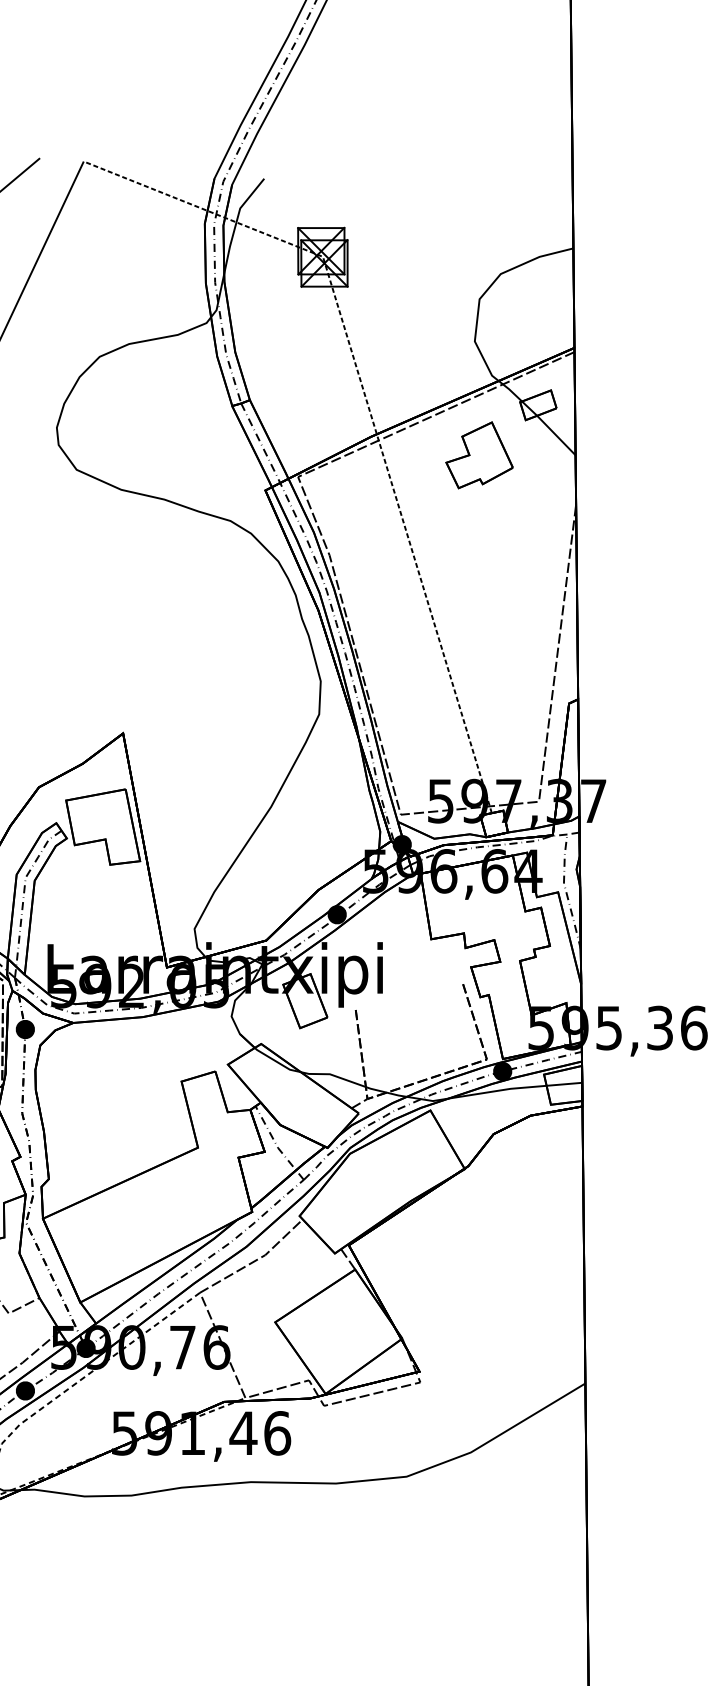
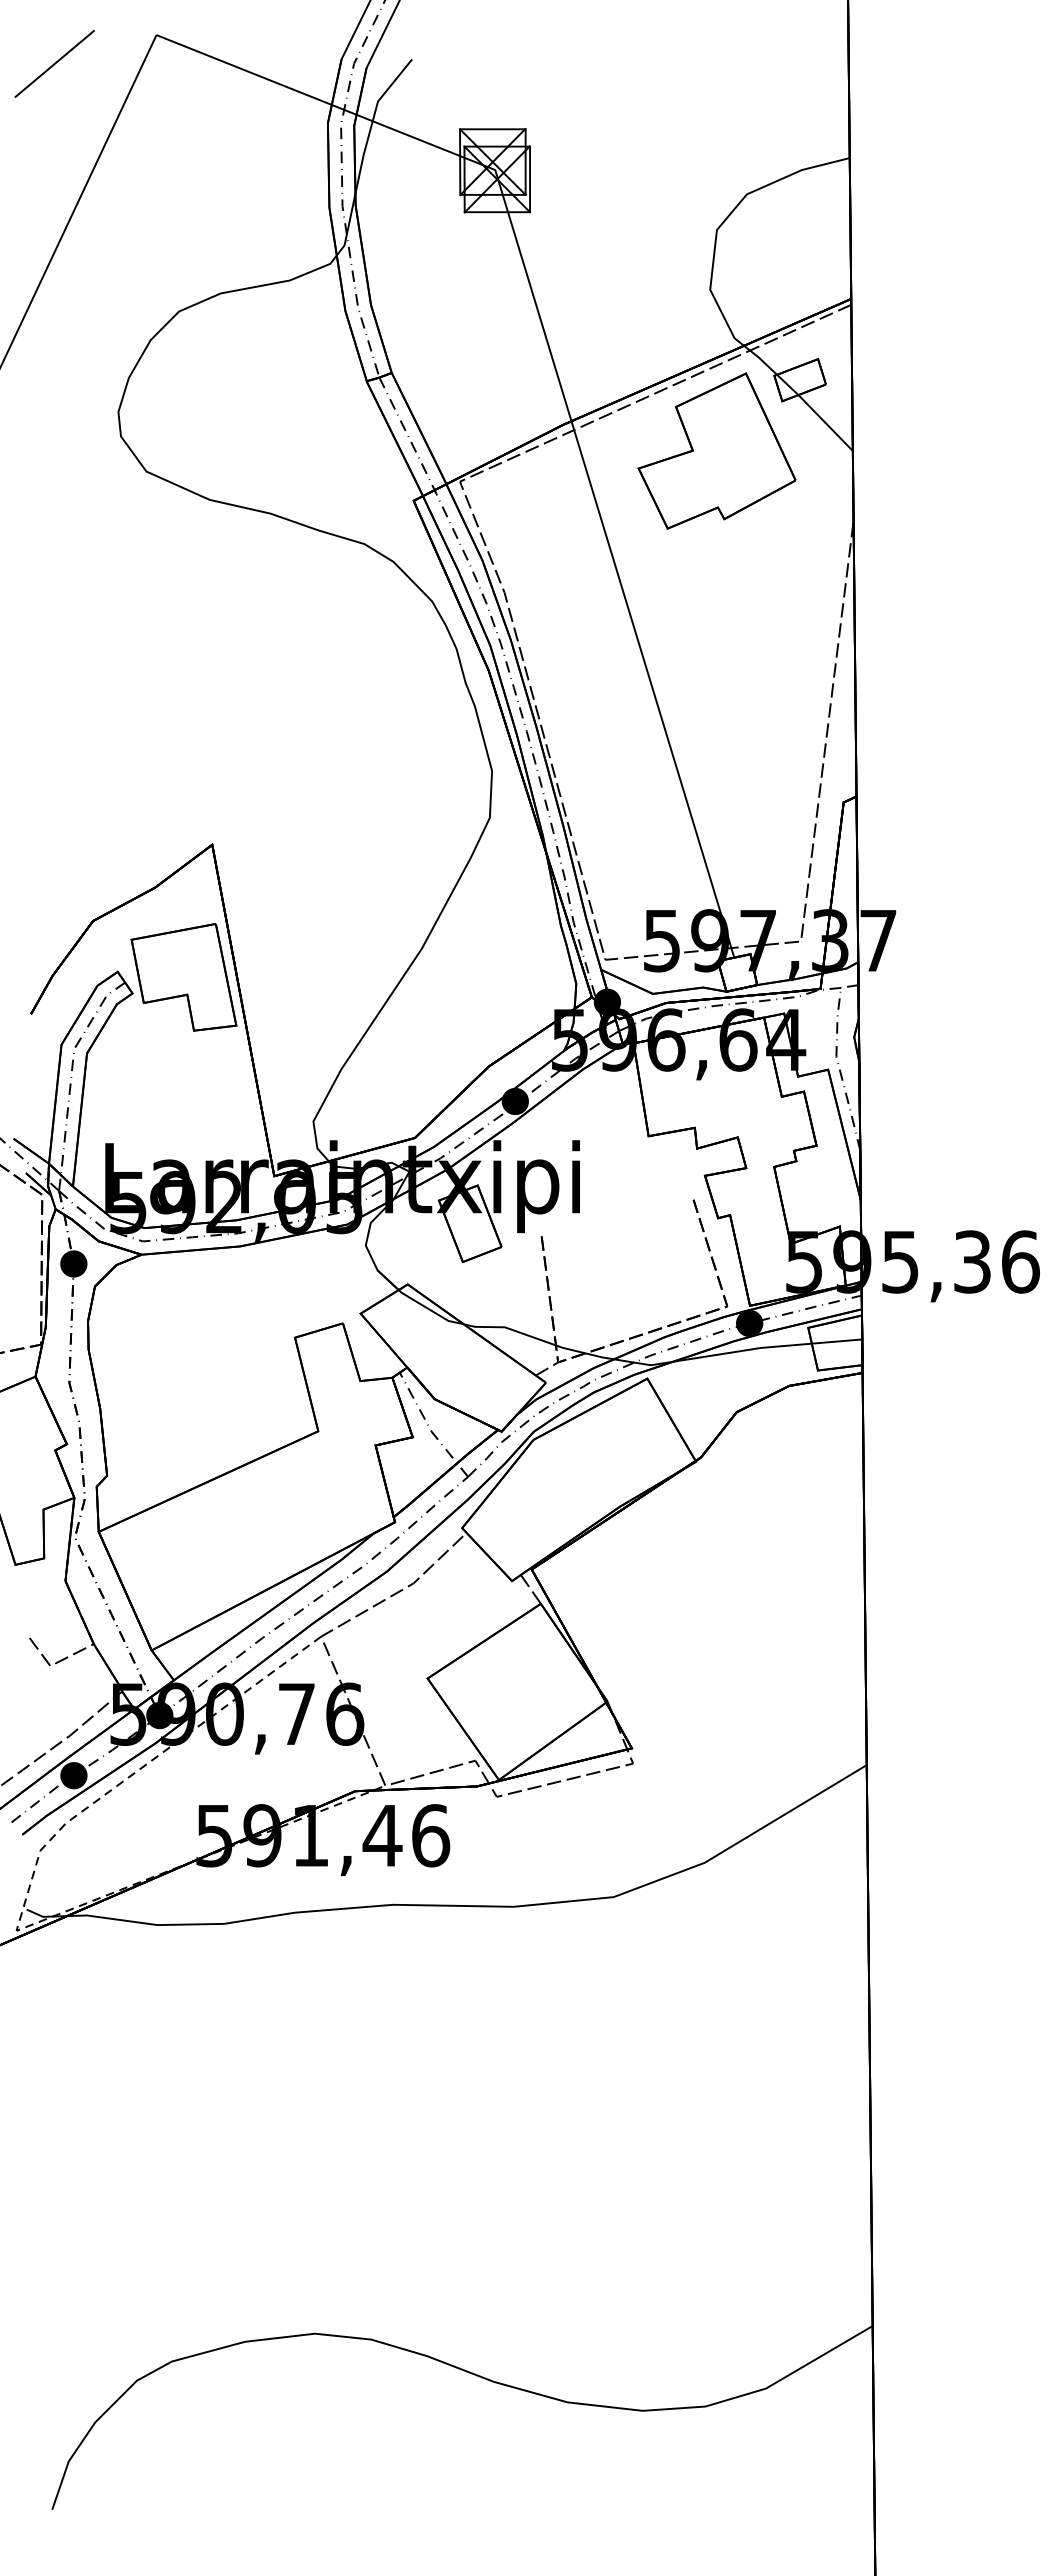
line: (369, 411) -> (561, 388), dashed -> solid
part: (479, 454) -> (716, 450), size x1.67

